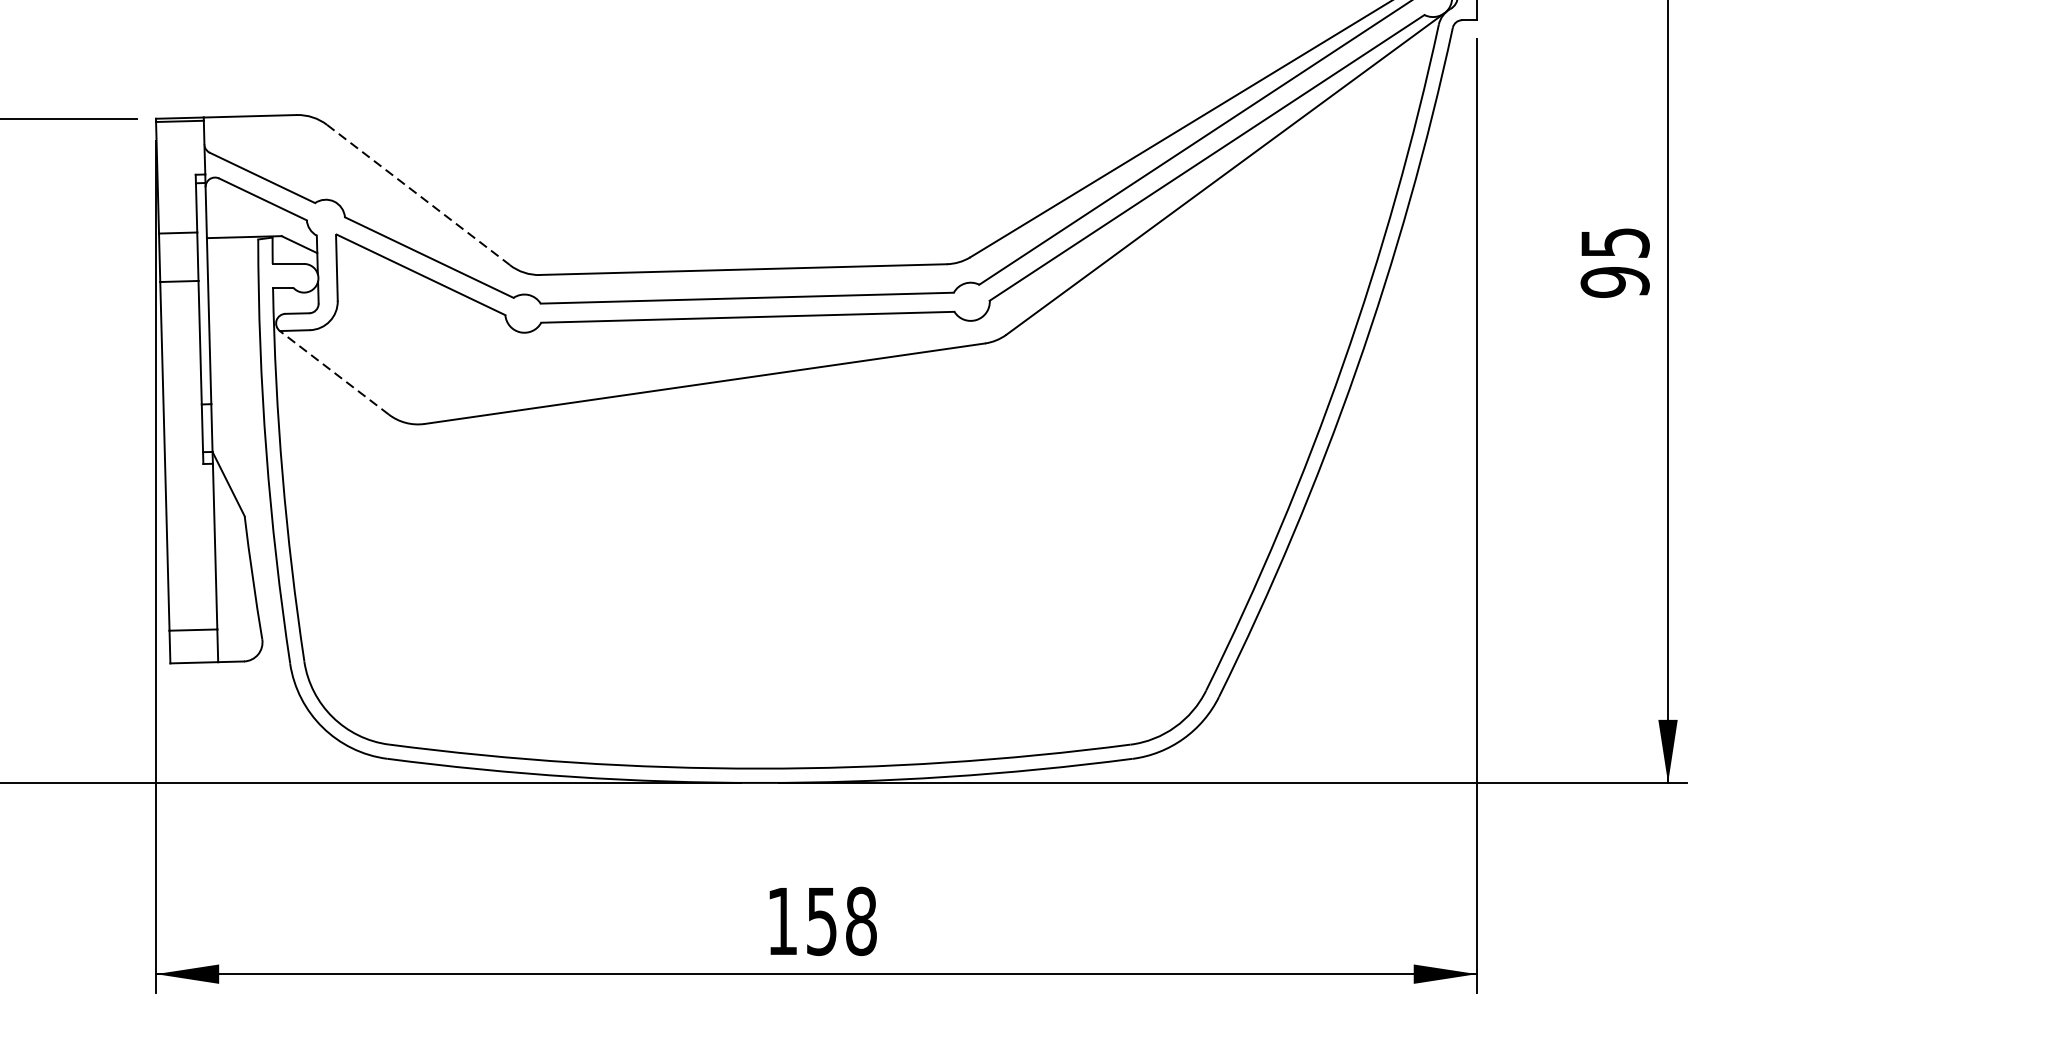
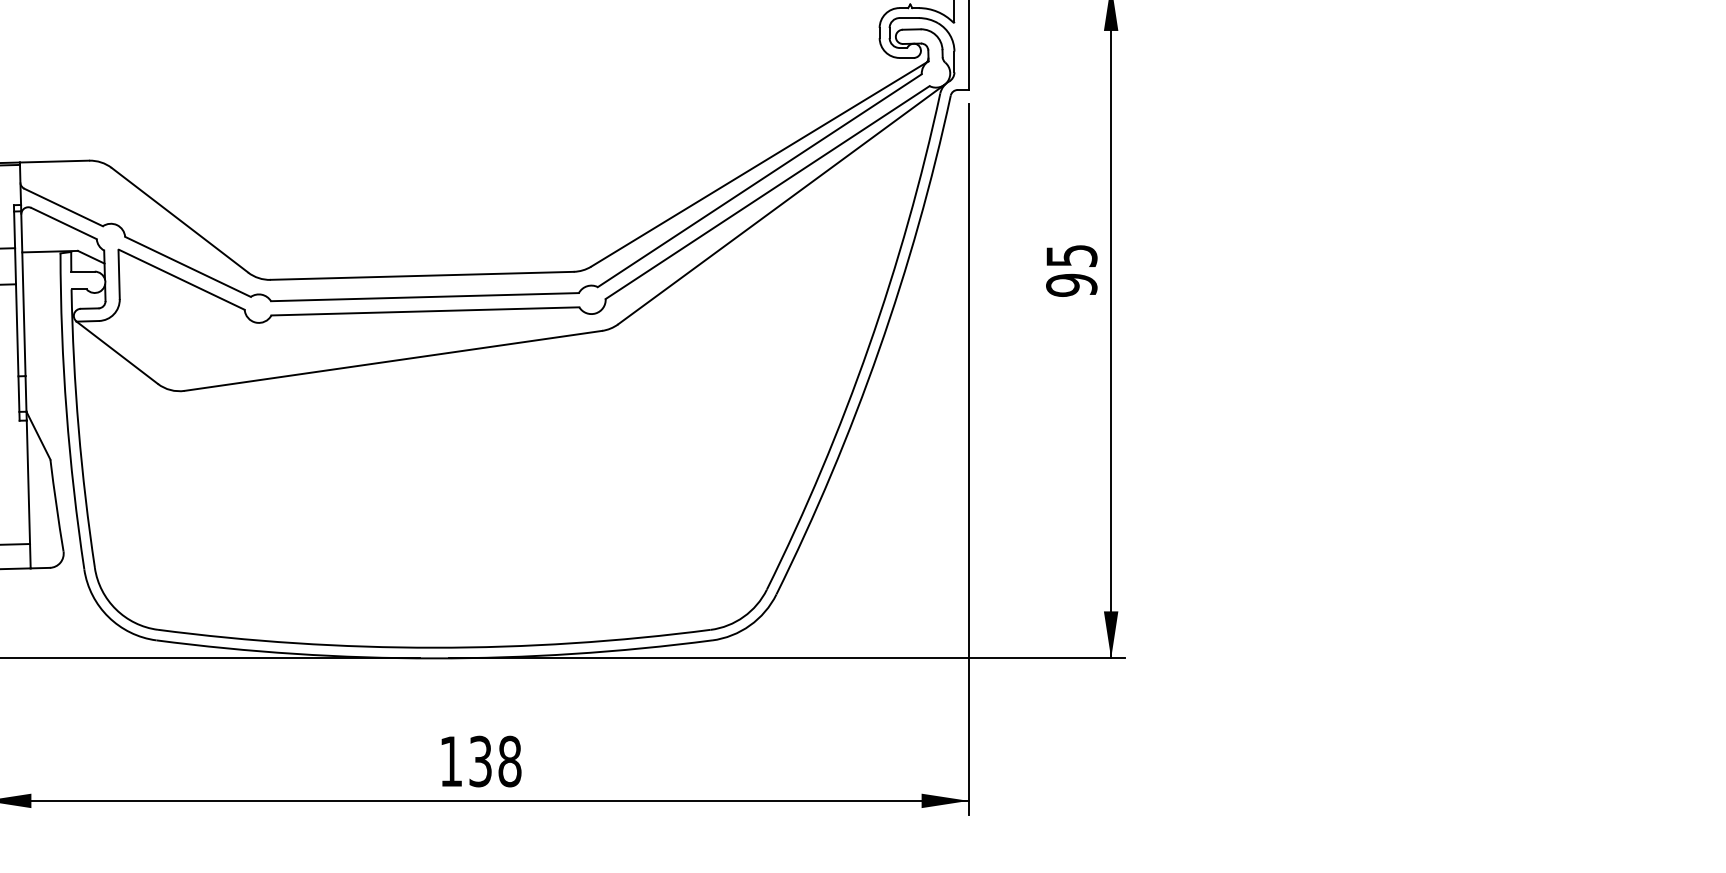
line: (417, 195) -> (179, 220), dashed -> solid
line: (333, 372) -> (116, 352), dashed -> solid
text: (821, 919) -> (480, 760), 158 -> 138

